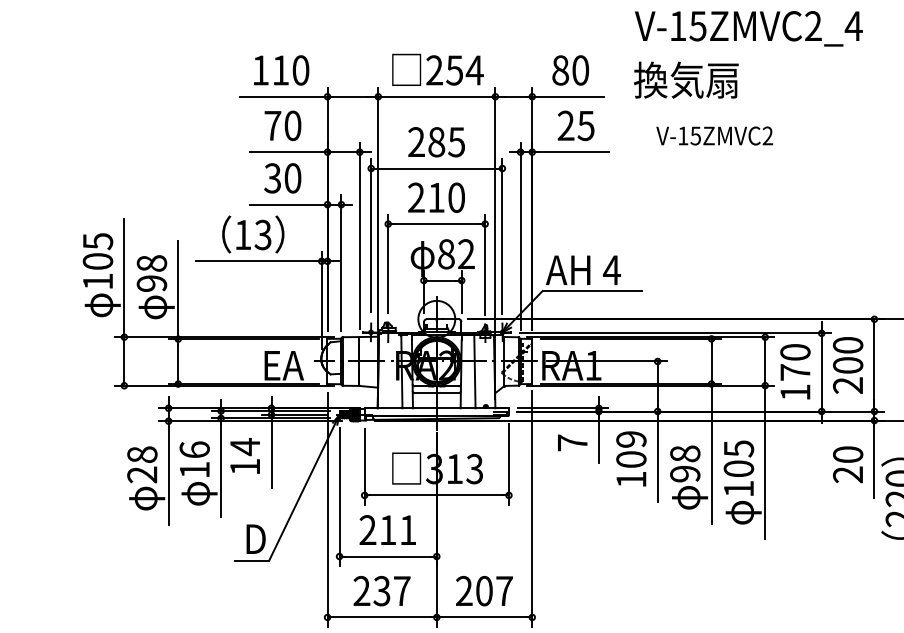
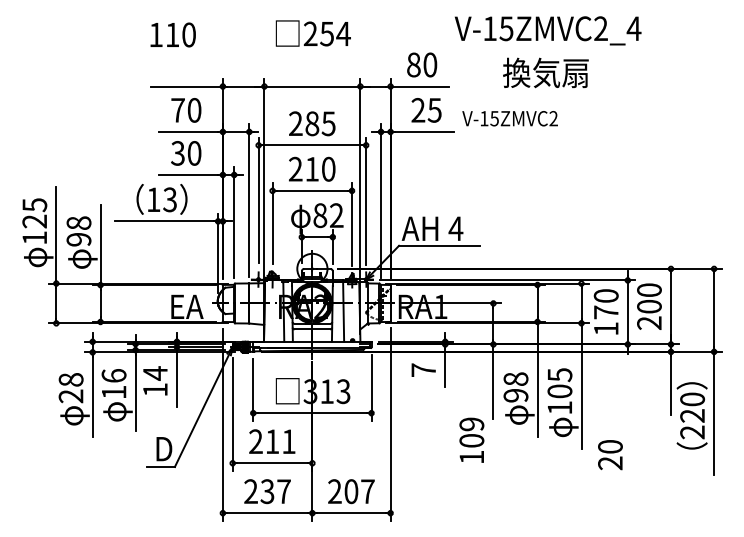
text: (749, 28) -> (548, 30), moved
text: (280, 69) -> (172, 34), moved
text: (436, 69) -> (312, 33), moved
text: (685, 79) -> (545, 72), moved
text: (713, 135) -> (509, 118), moved
text: (97, 261) -> (34, 221), 105 -> 125
text: (630, 457) -> (471, 439), moved
text: (848, 465) -> (610, 455), moved

